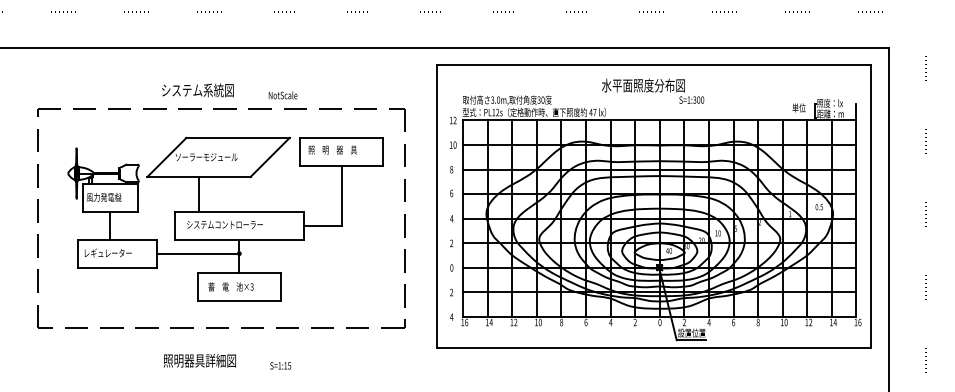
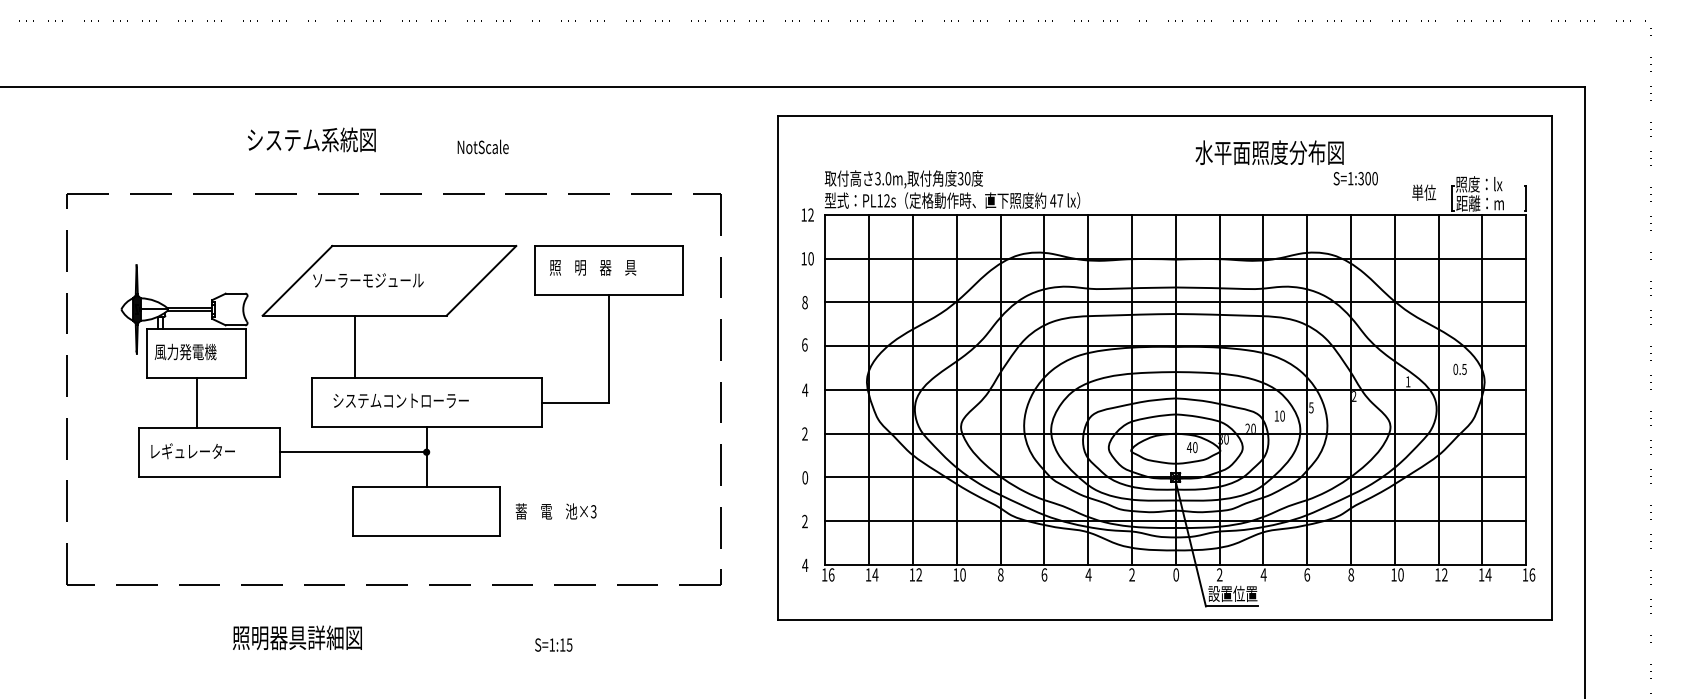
text: (197, 90) -> (311, 140), moved
text: (653, 90) -> (1287, 161), moved
text: (282, 95) -> (482, 147), moved
text: (230, 286) -> (555, 510), moved
text: (199, 360) -> (296, 637), moved
text: (280, 365) -> (553, 644), moved

